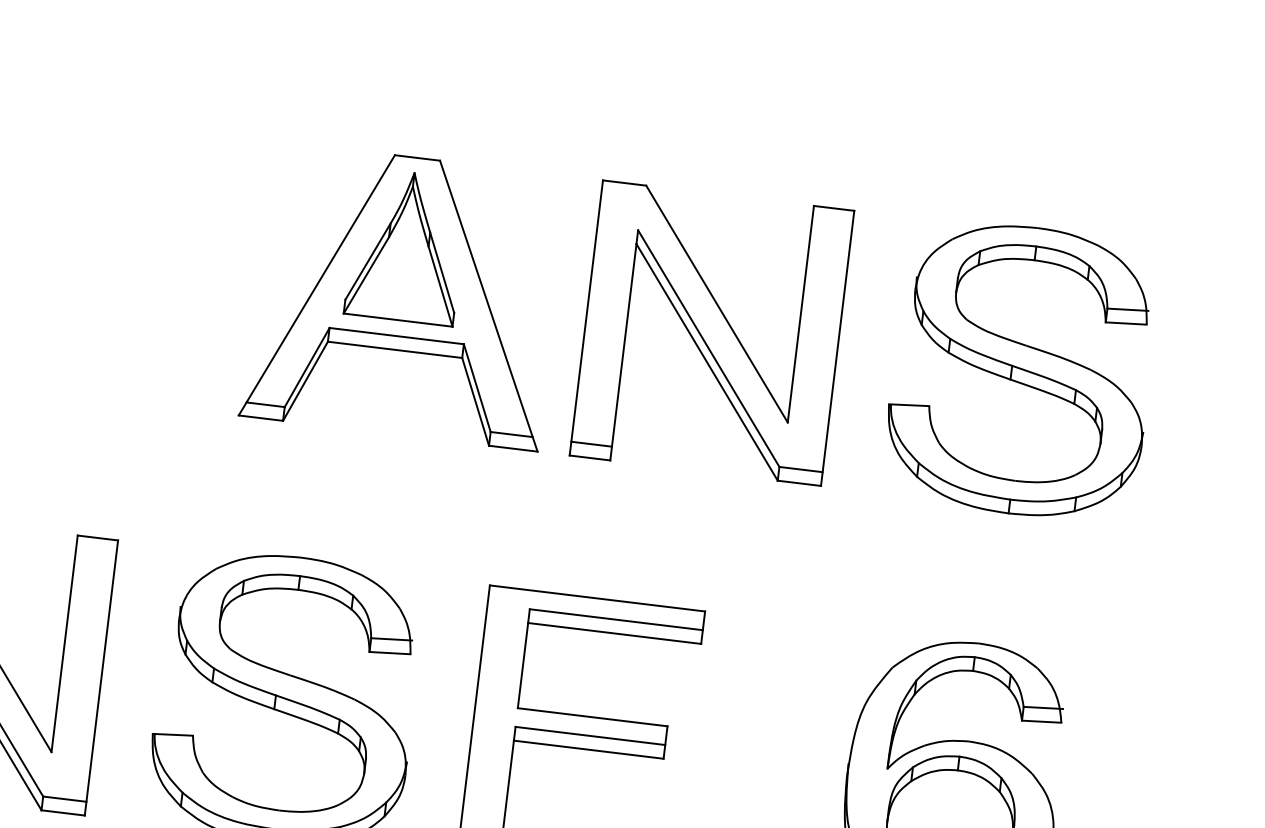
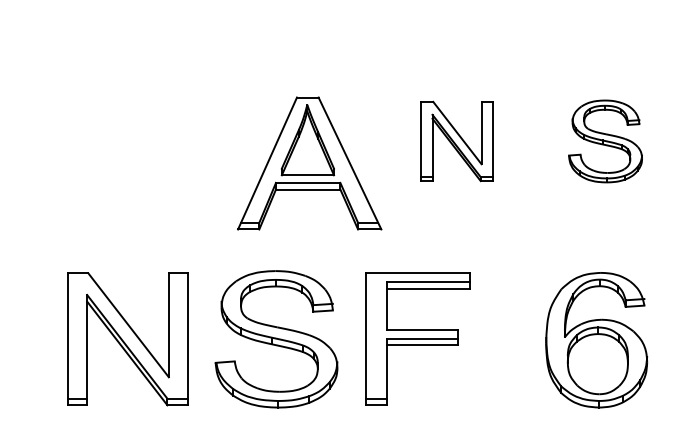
part: (404, 295) -> (309, 163), moved
part: (710, 333) -> (456, 141), size x0.6
part: (1021, 370) -> (605, 141), size x0.6

